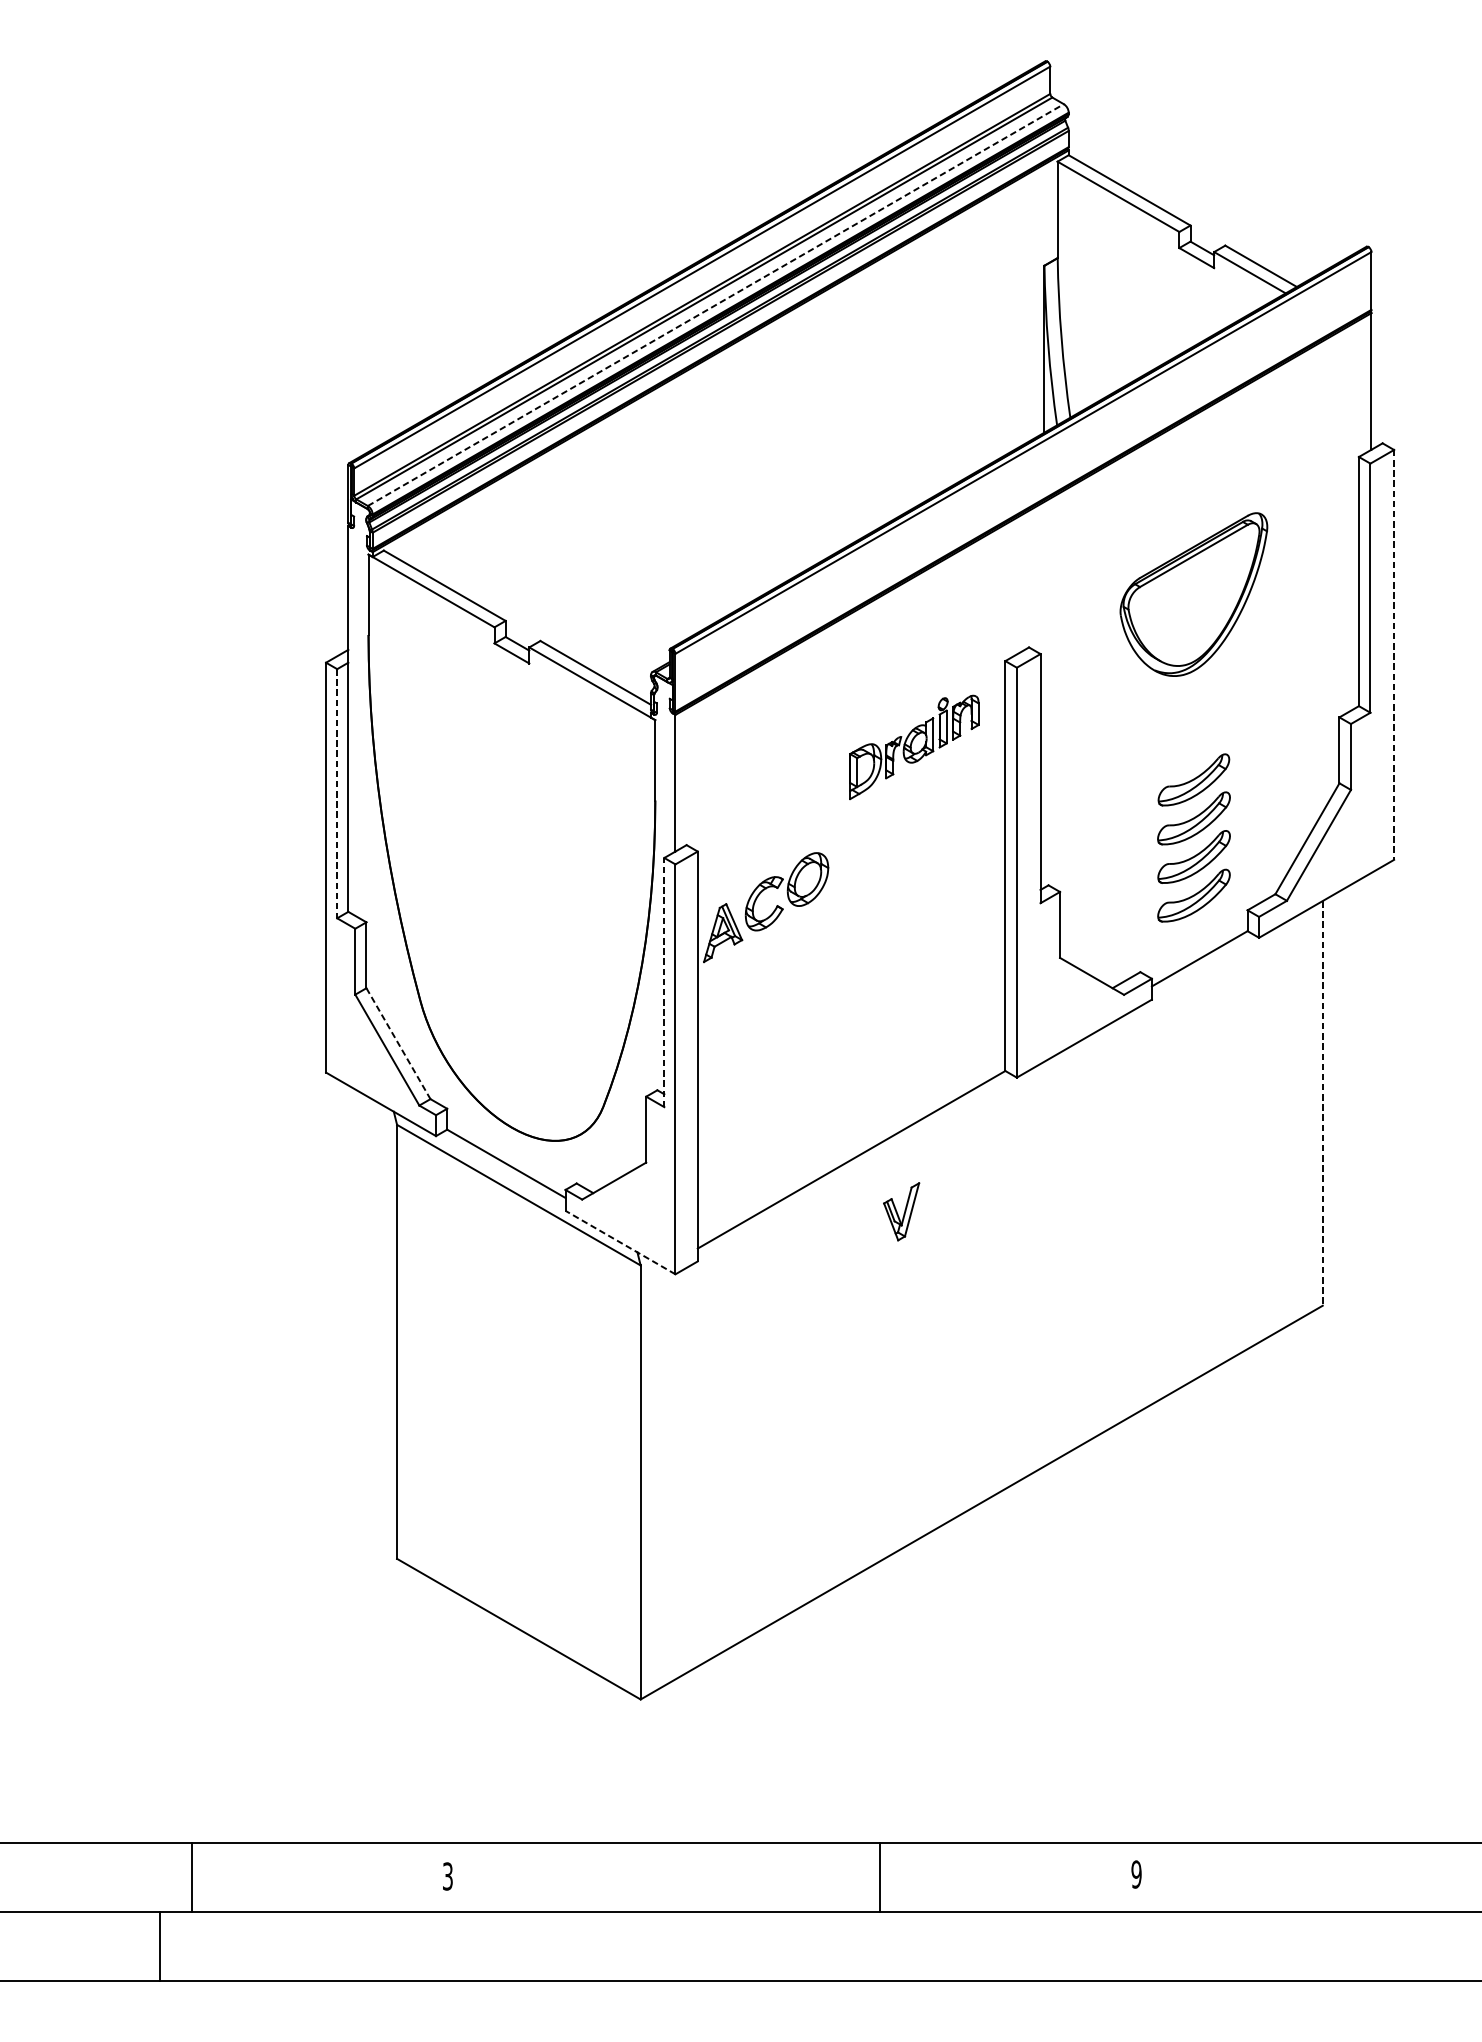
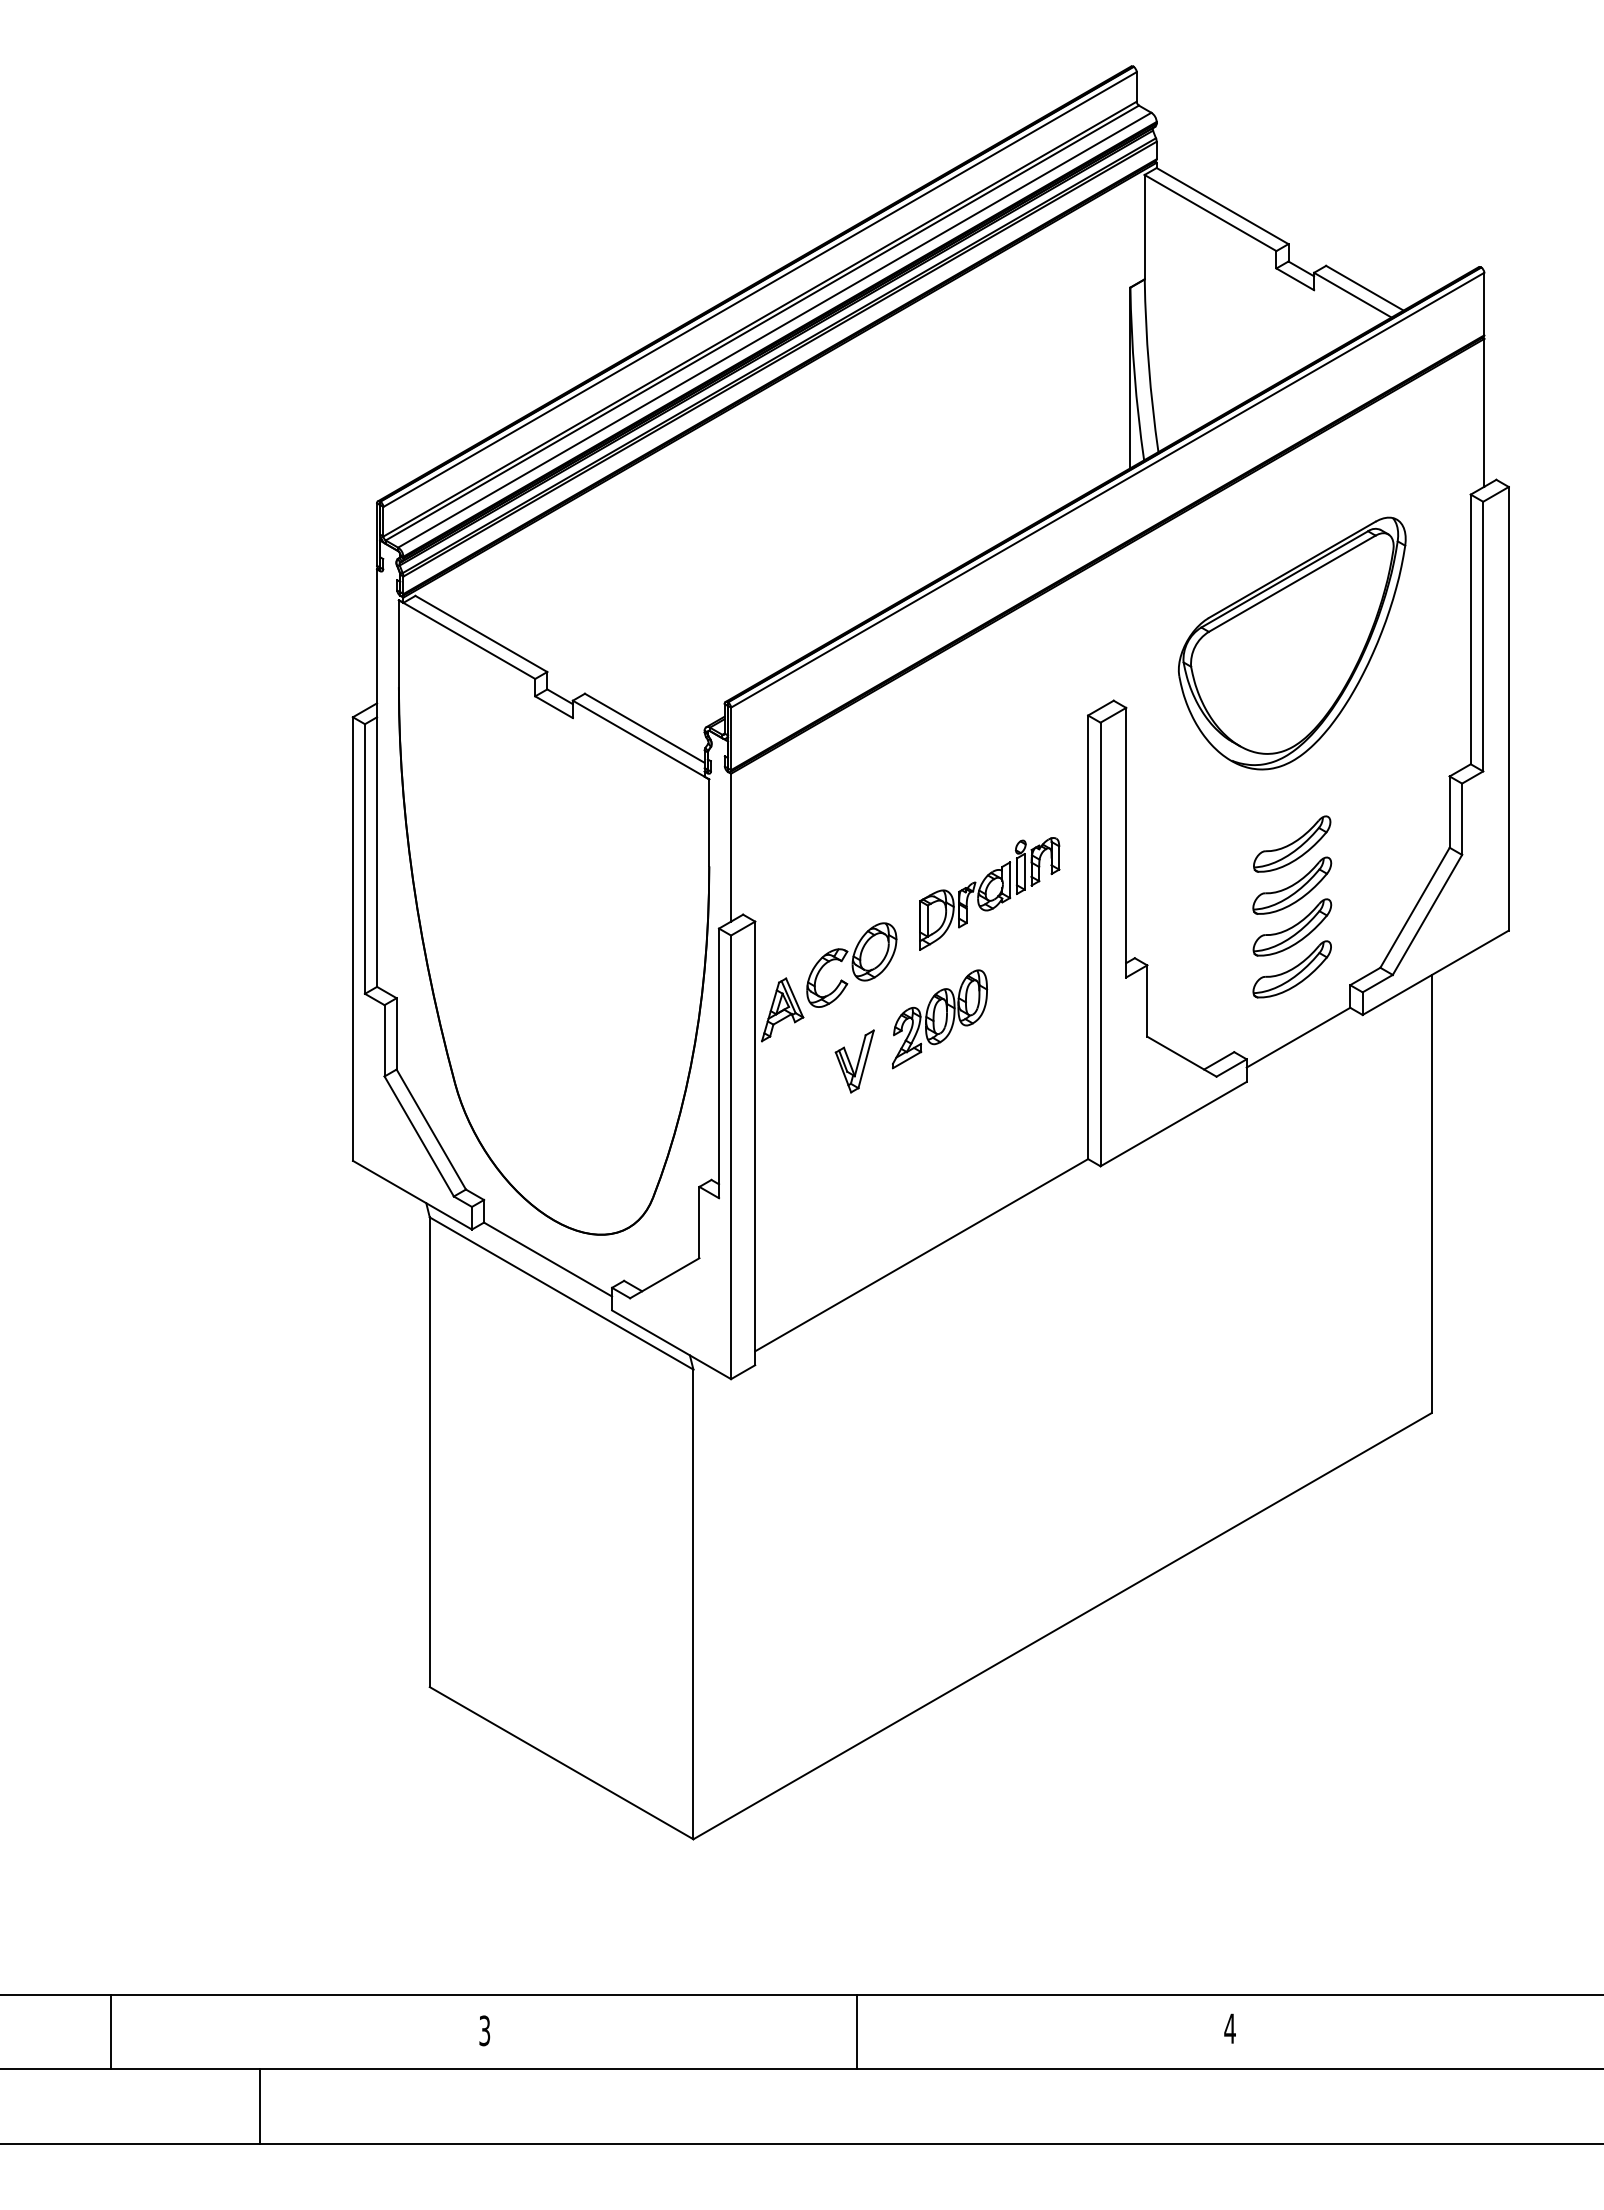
line: (715, 305) -> (774, 330), dashed -> solid
part: (1193, 594) -> (1291, 643), size x1.43
line: (1393, 654) -> (1508, 708), dashed -> solid
part: (914, 747) -> (989, 893), moved
line: (337, 794) -> (365, 859), dashed -> solid
part: (868, 941) -> (940, 1019), added
line: (664, 982) -> (719, 1063), dashed -> solid
line: (398, 1043) -> (431, 1129), dashed -> solid
line: (1322, 1103) -> (1431, 1194), dashed -> solid
part: (901, 1211) -> (854, 1061), moved
line: (620, 1242) -> (671, 1344), dashed -> solid
text: (1136, 1874) -> (1229, 2028), 9 -> 4
line: (192, 1877) -> (111, 2031), moved
line: (880, 1877) -> (857, 2031), moved
line: (160, 1946) -> (260, 2106), moved

